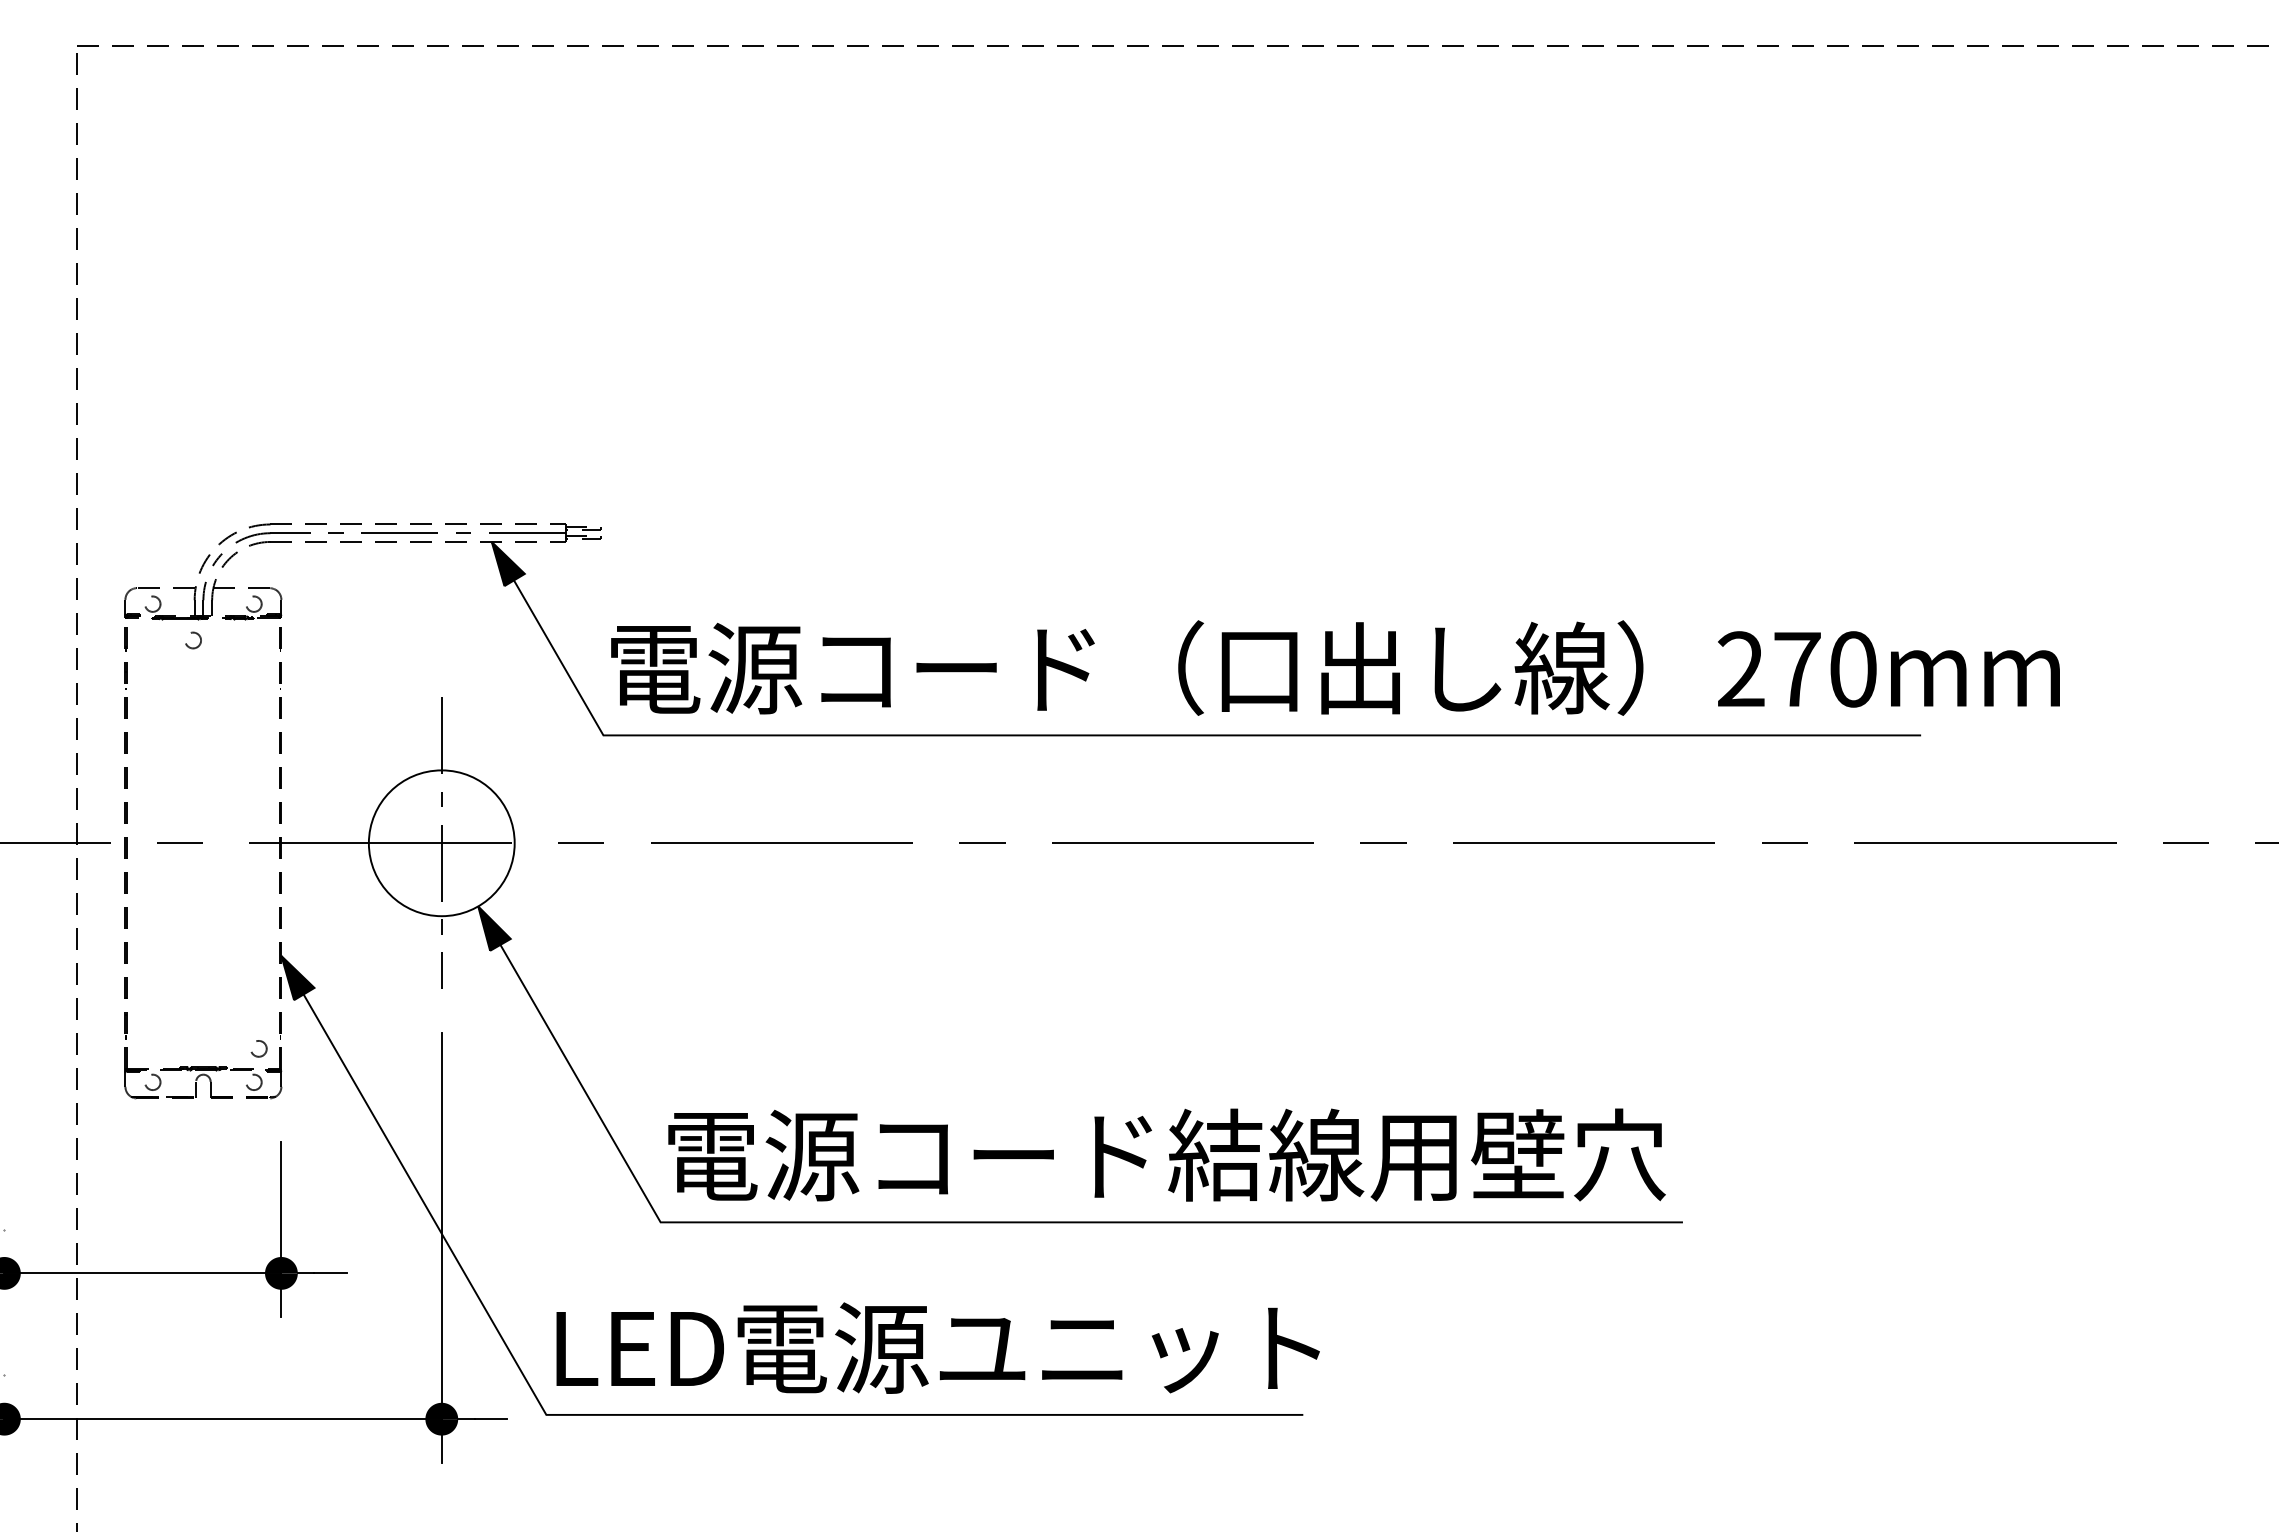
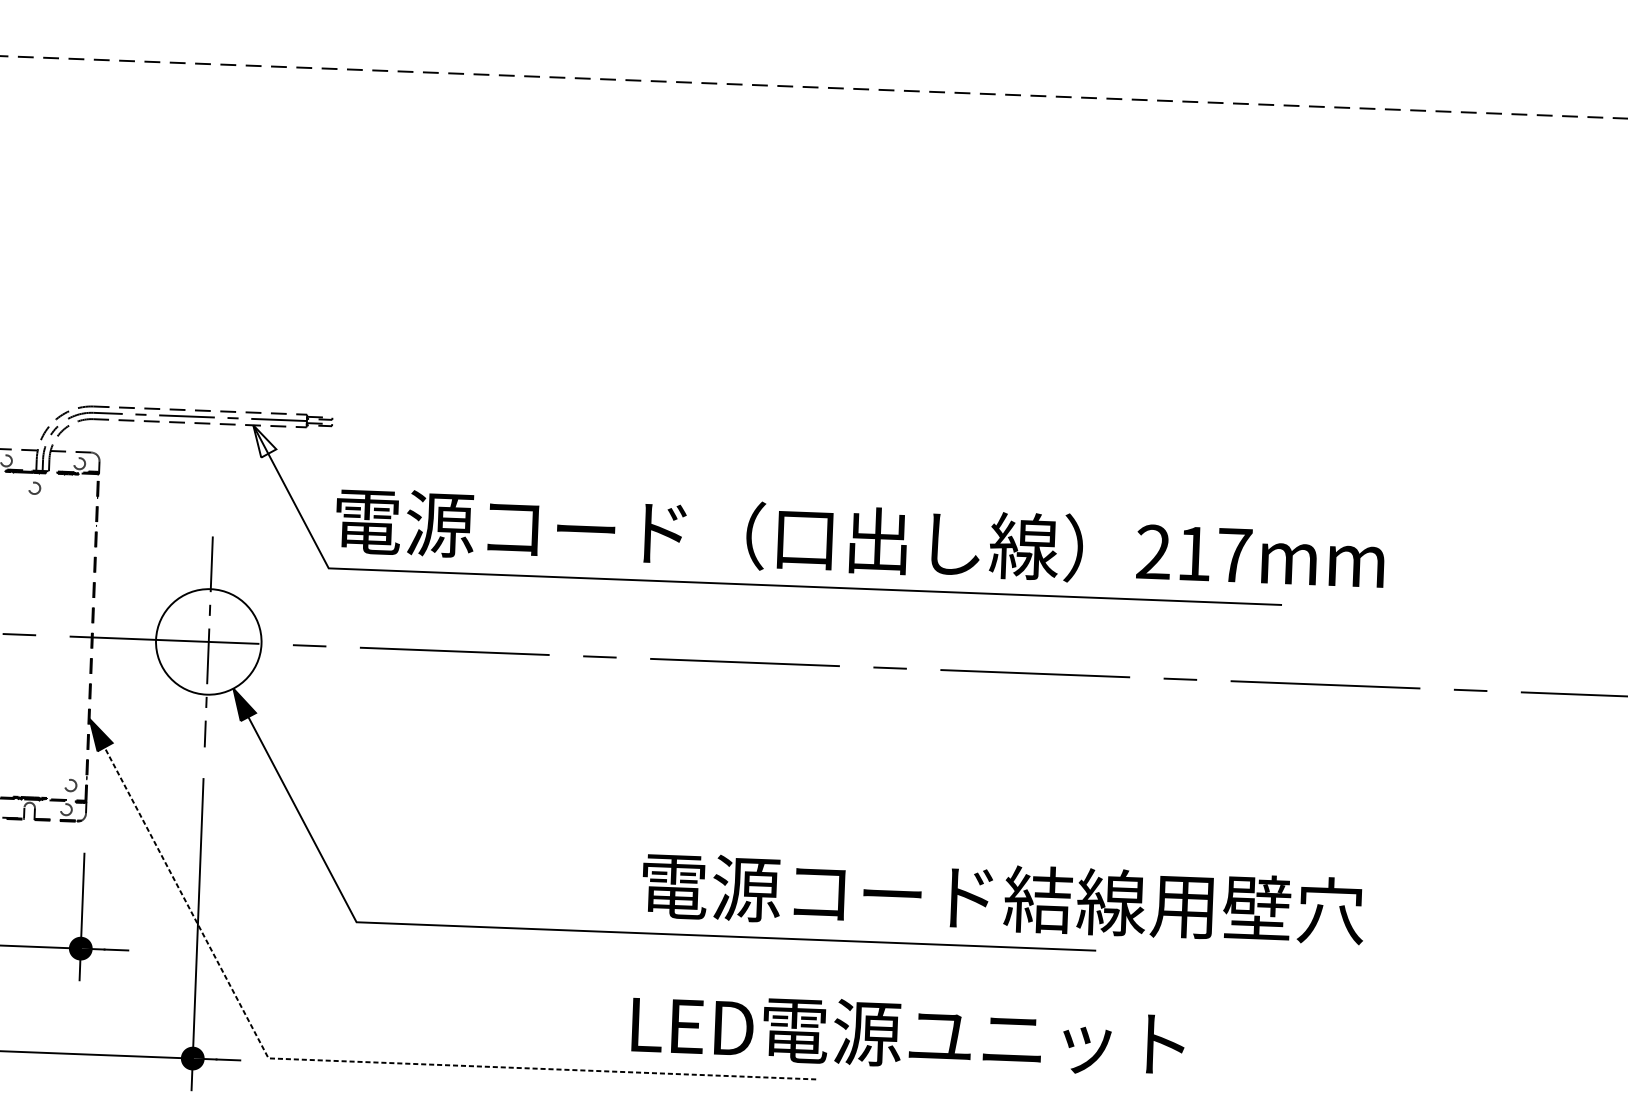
fill: (507, 563) -> (264, 441), removed
text: (1825, 669) -> (1214, 554), 270mm -> 217mm
text: (1166, 1154) -> (1002, 897), moved
text: (937, 1347) -> (907, 1034), moved
line: (659, 1414) -> (350, 1061), solid -> dashed

